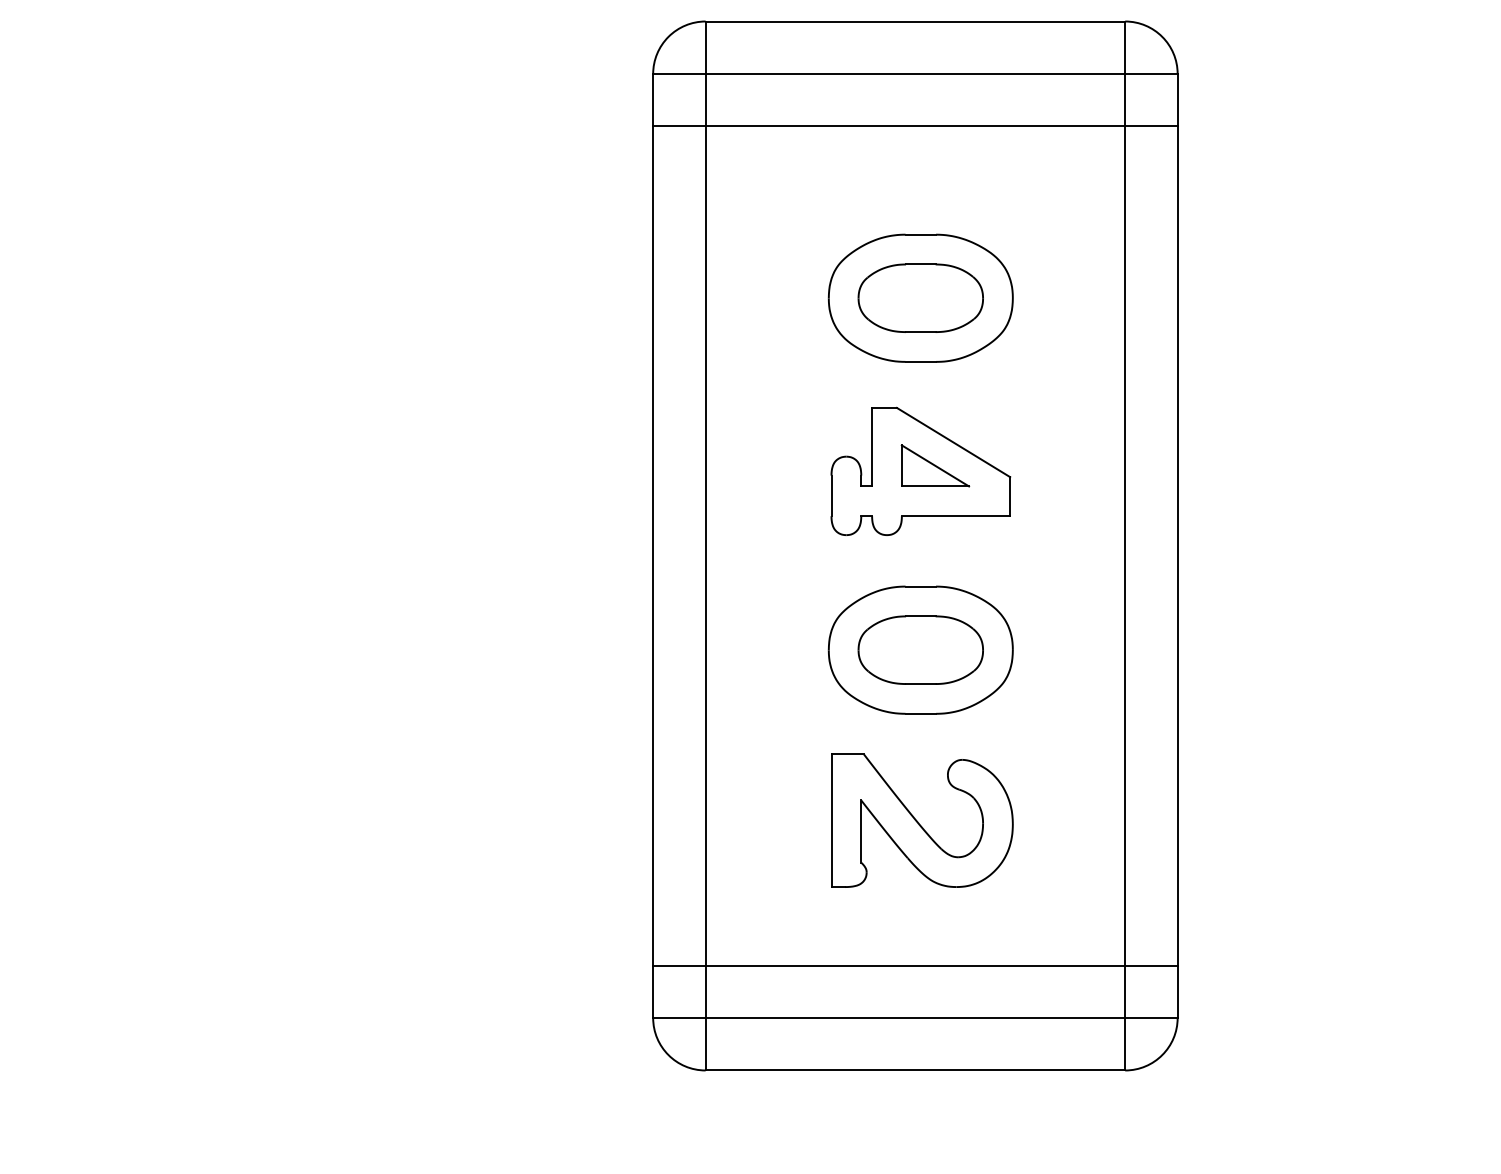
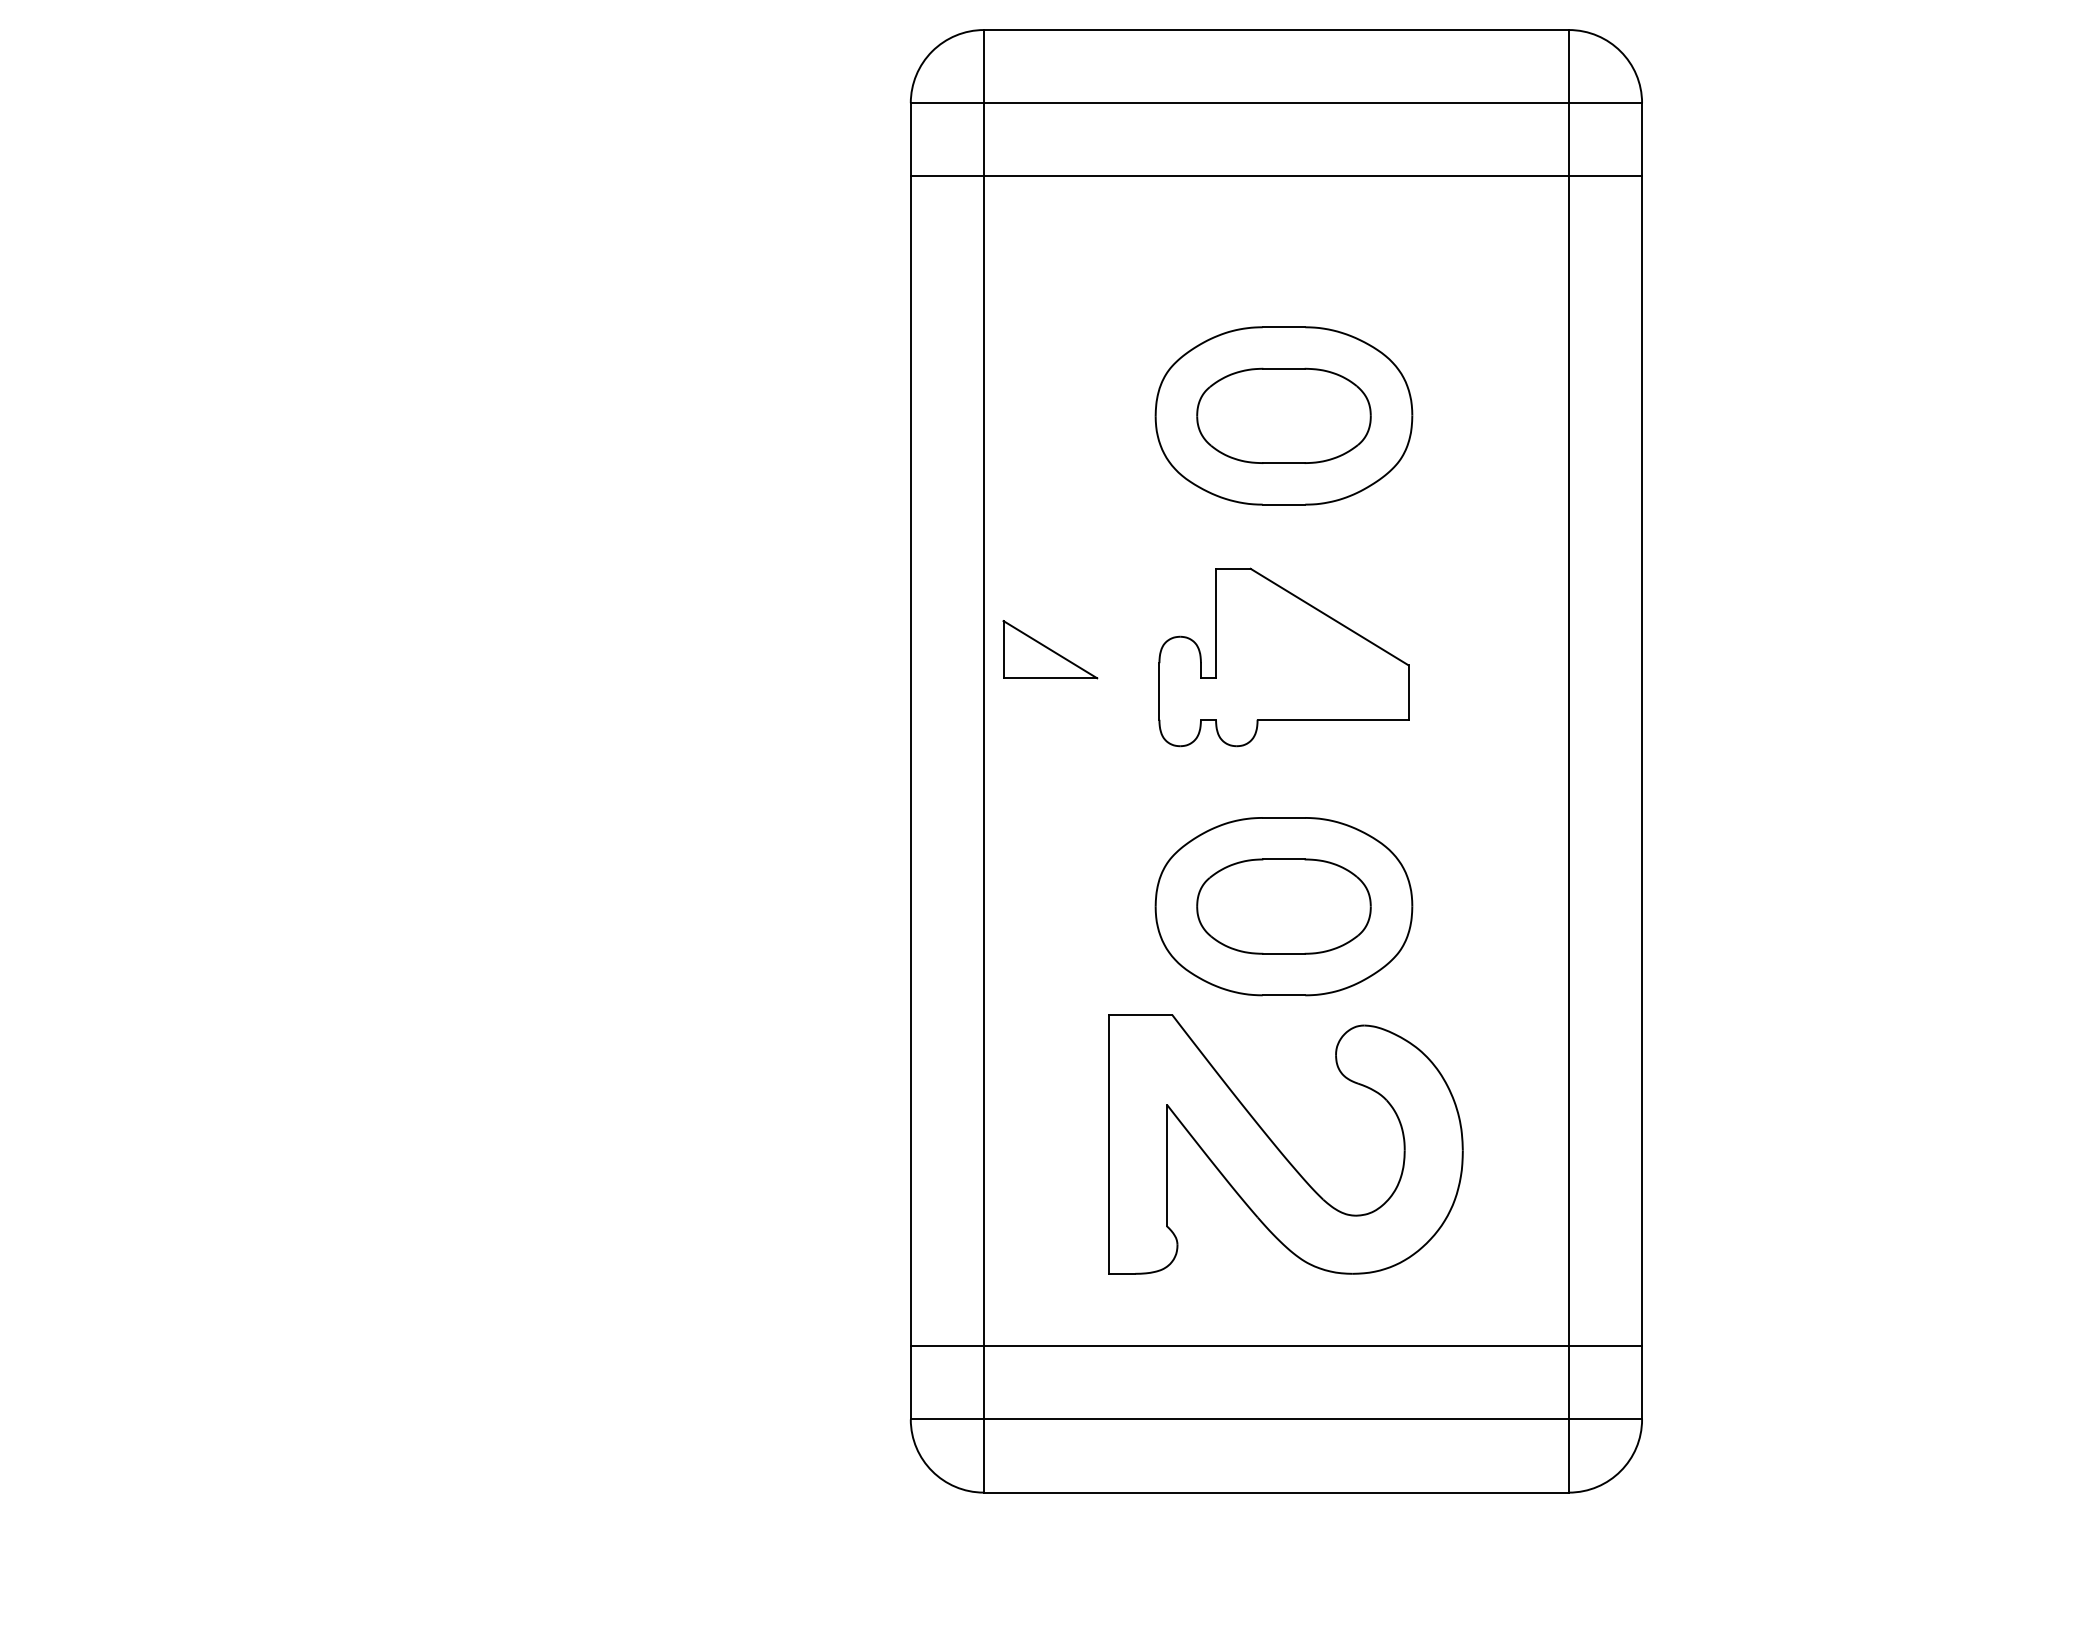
part: (935, 465) -> (1050, 649), moved
part: (921, 820) -> (1285, 1144), size x1.4

